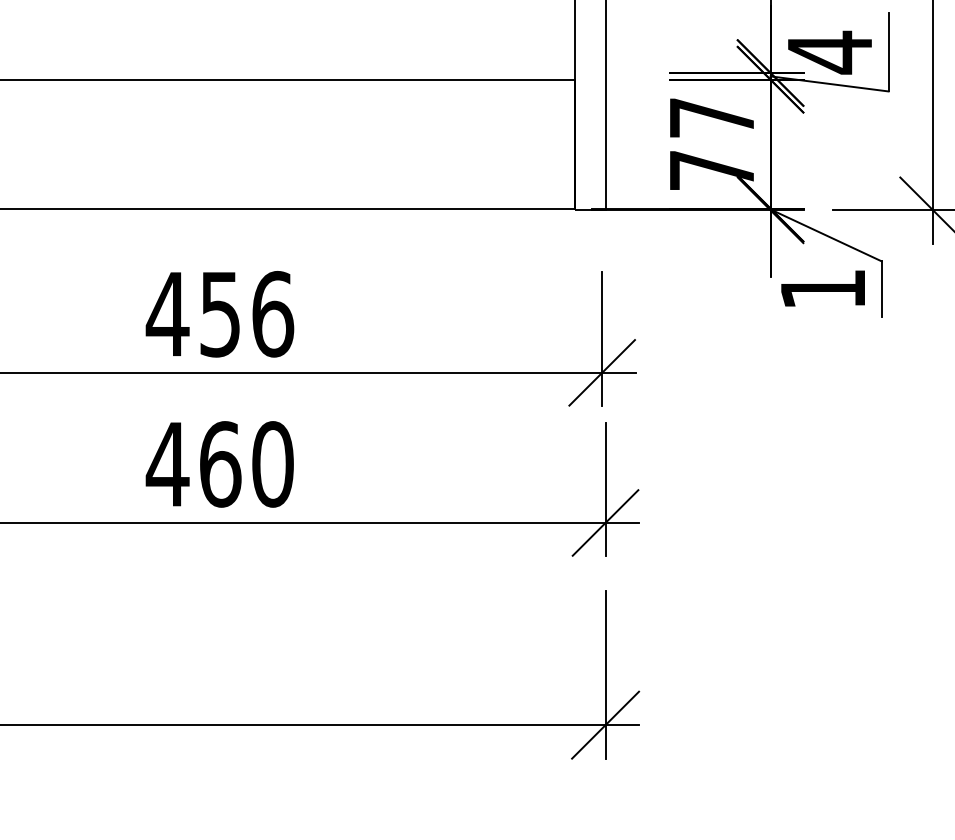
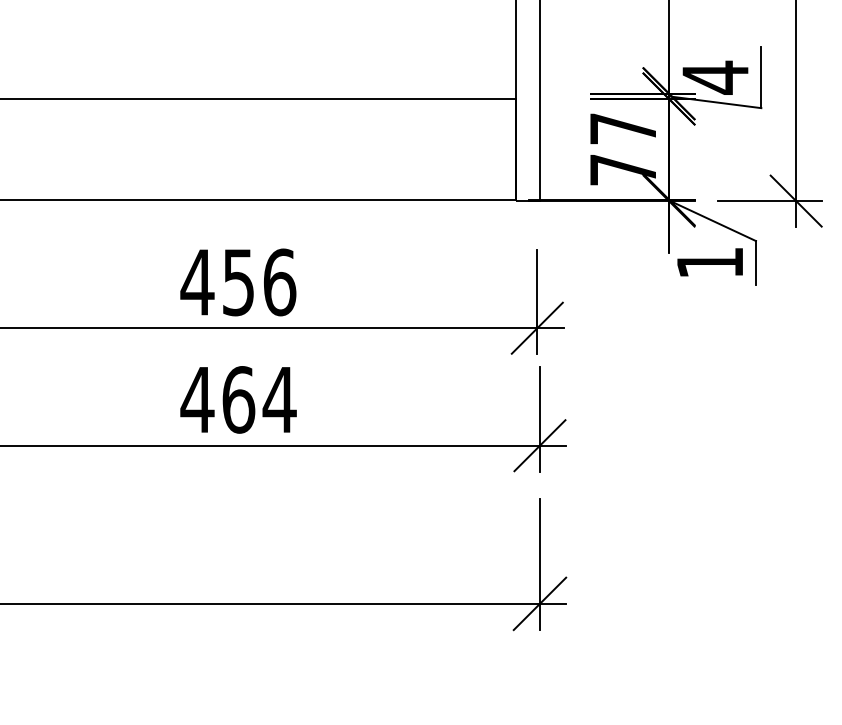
text: (272, 463) -> (279, 399), 460 -> 464

